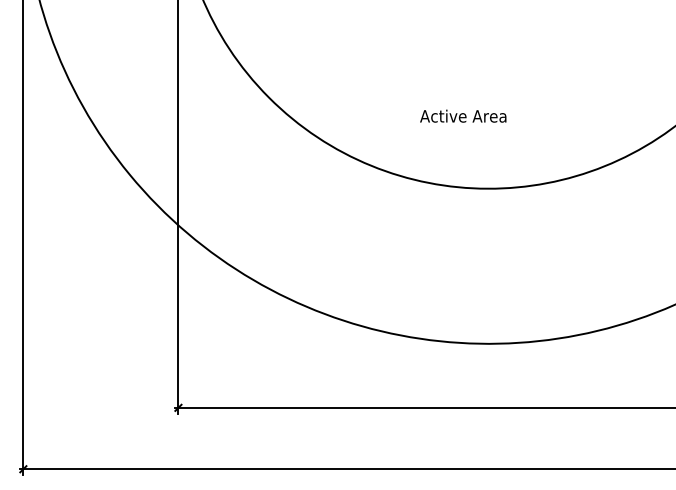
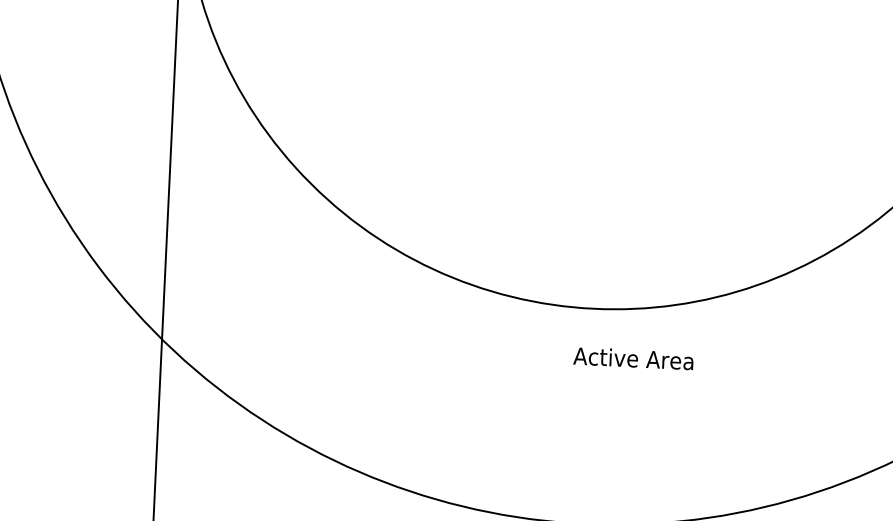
text: (463, 115) -> (633, 357), moved

